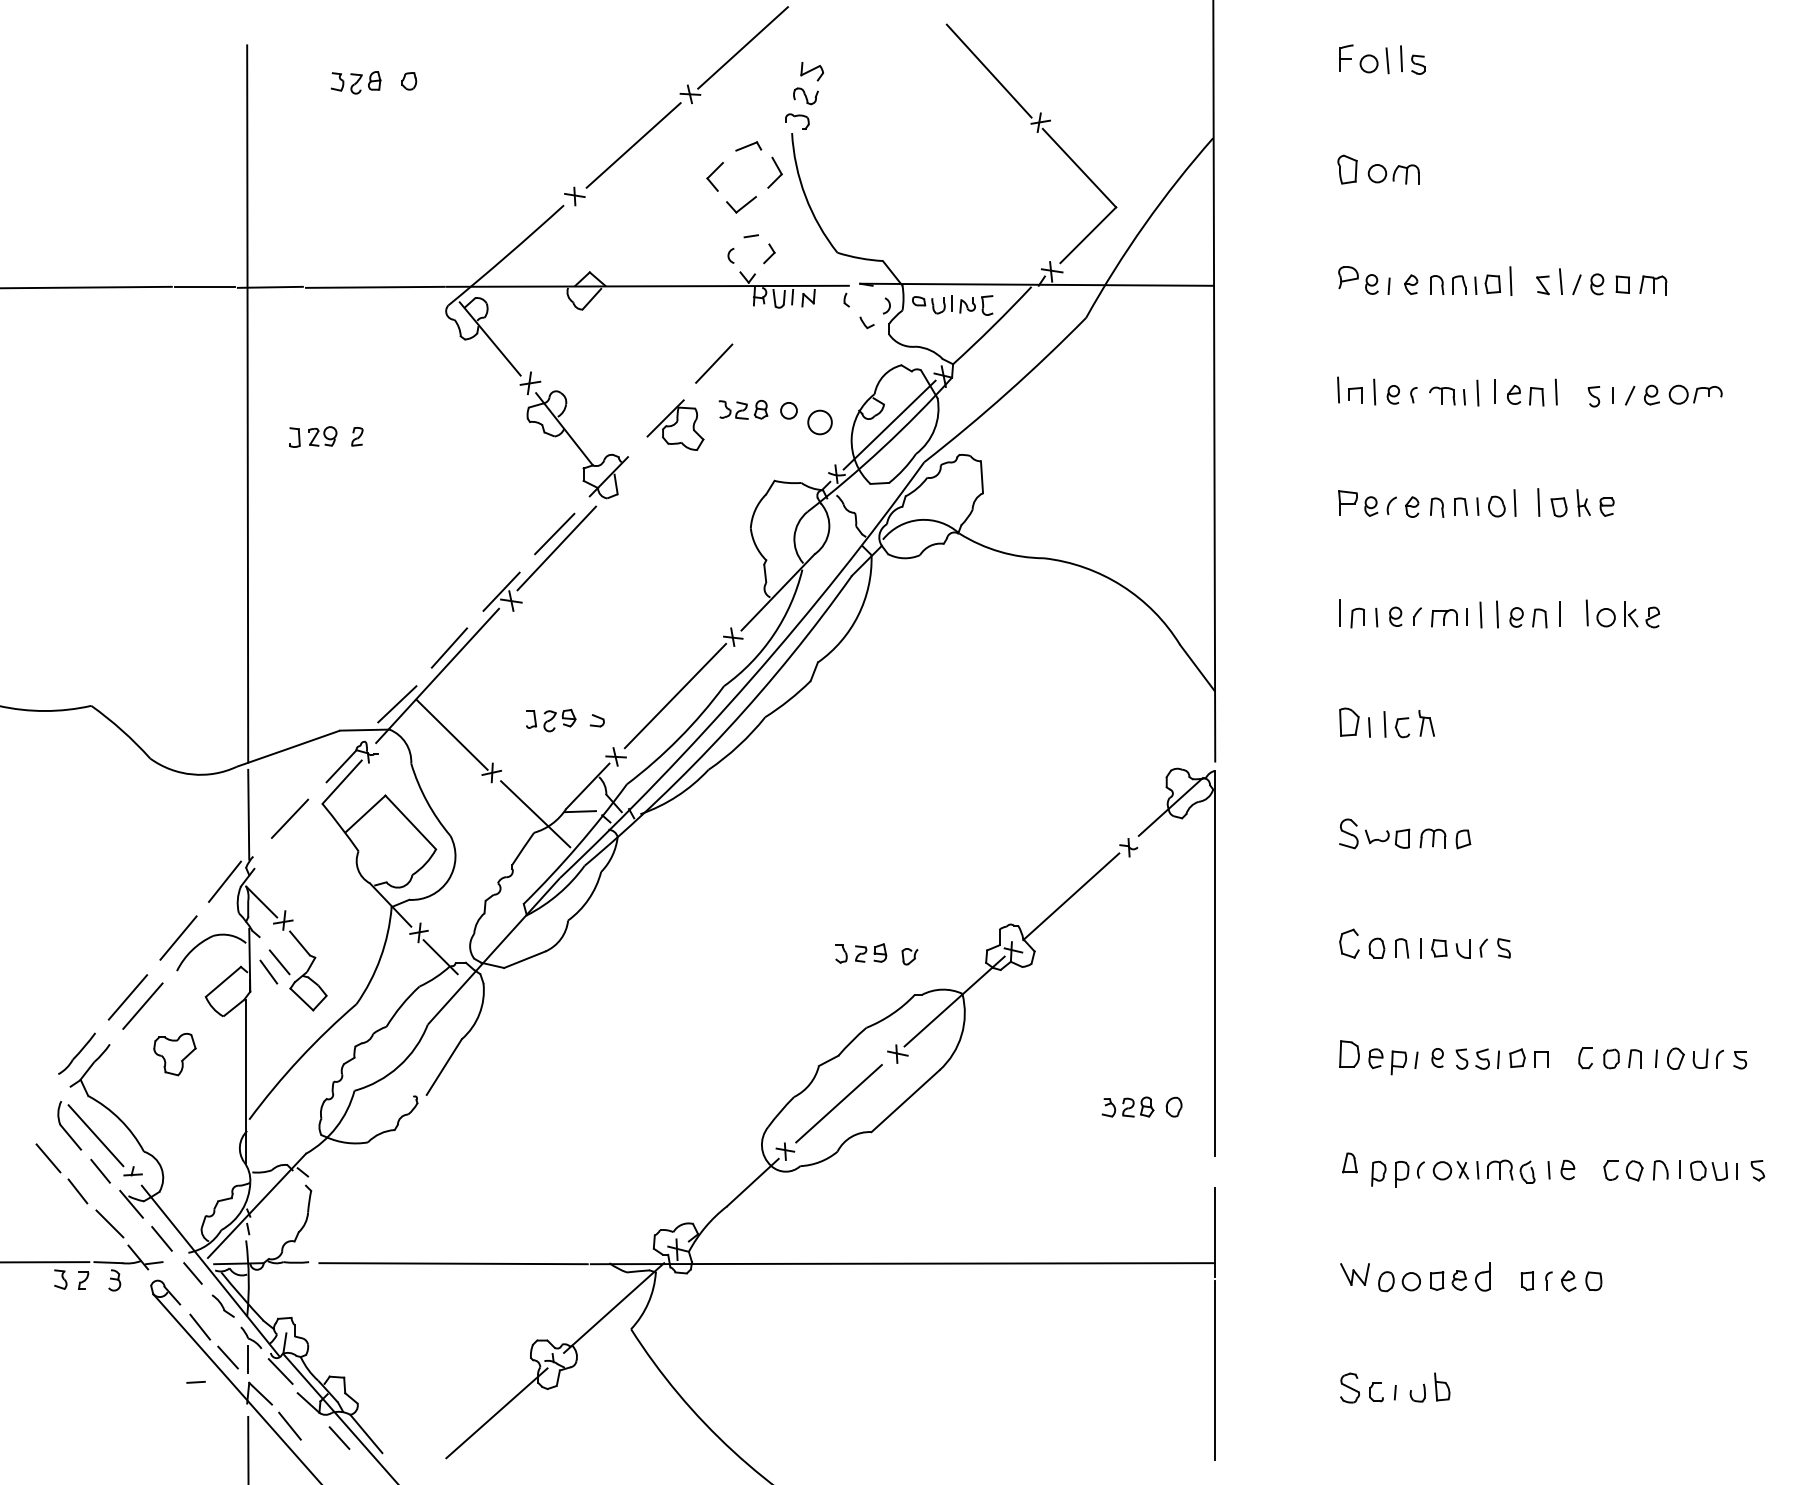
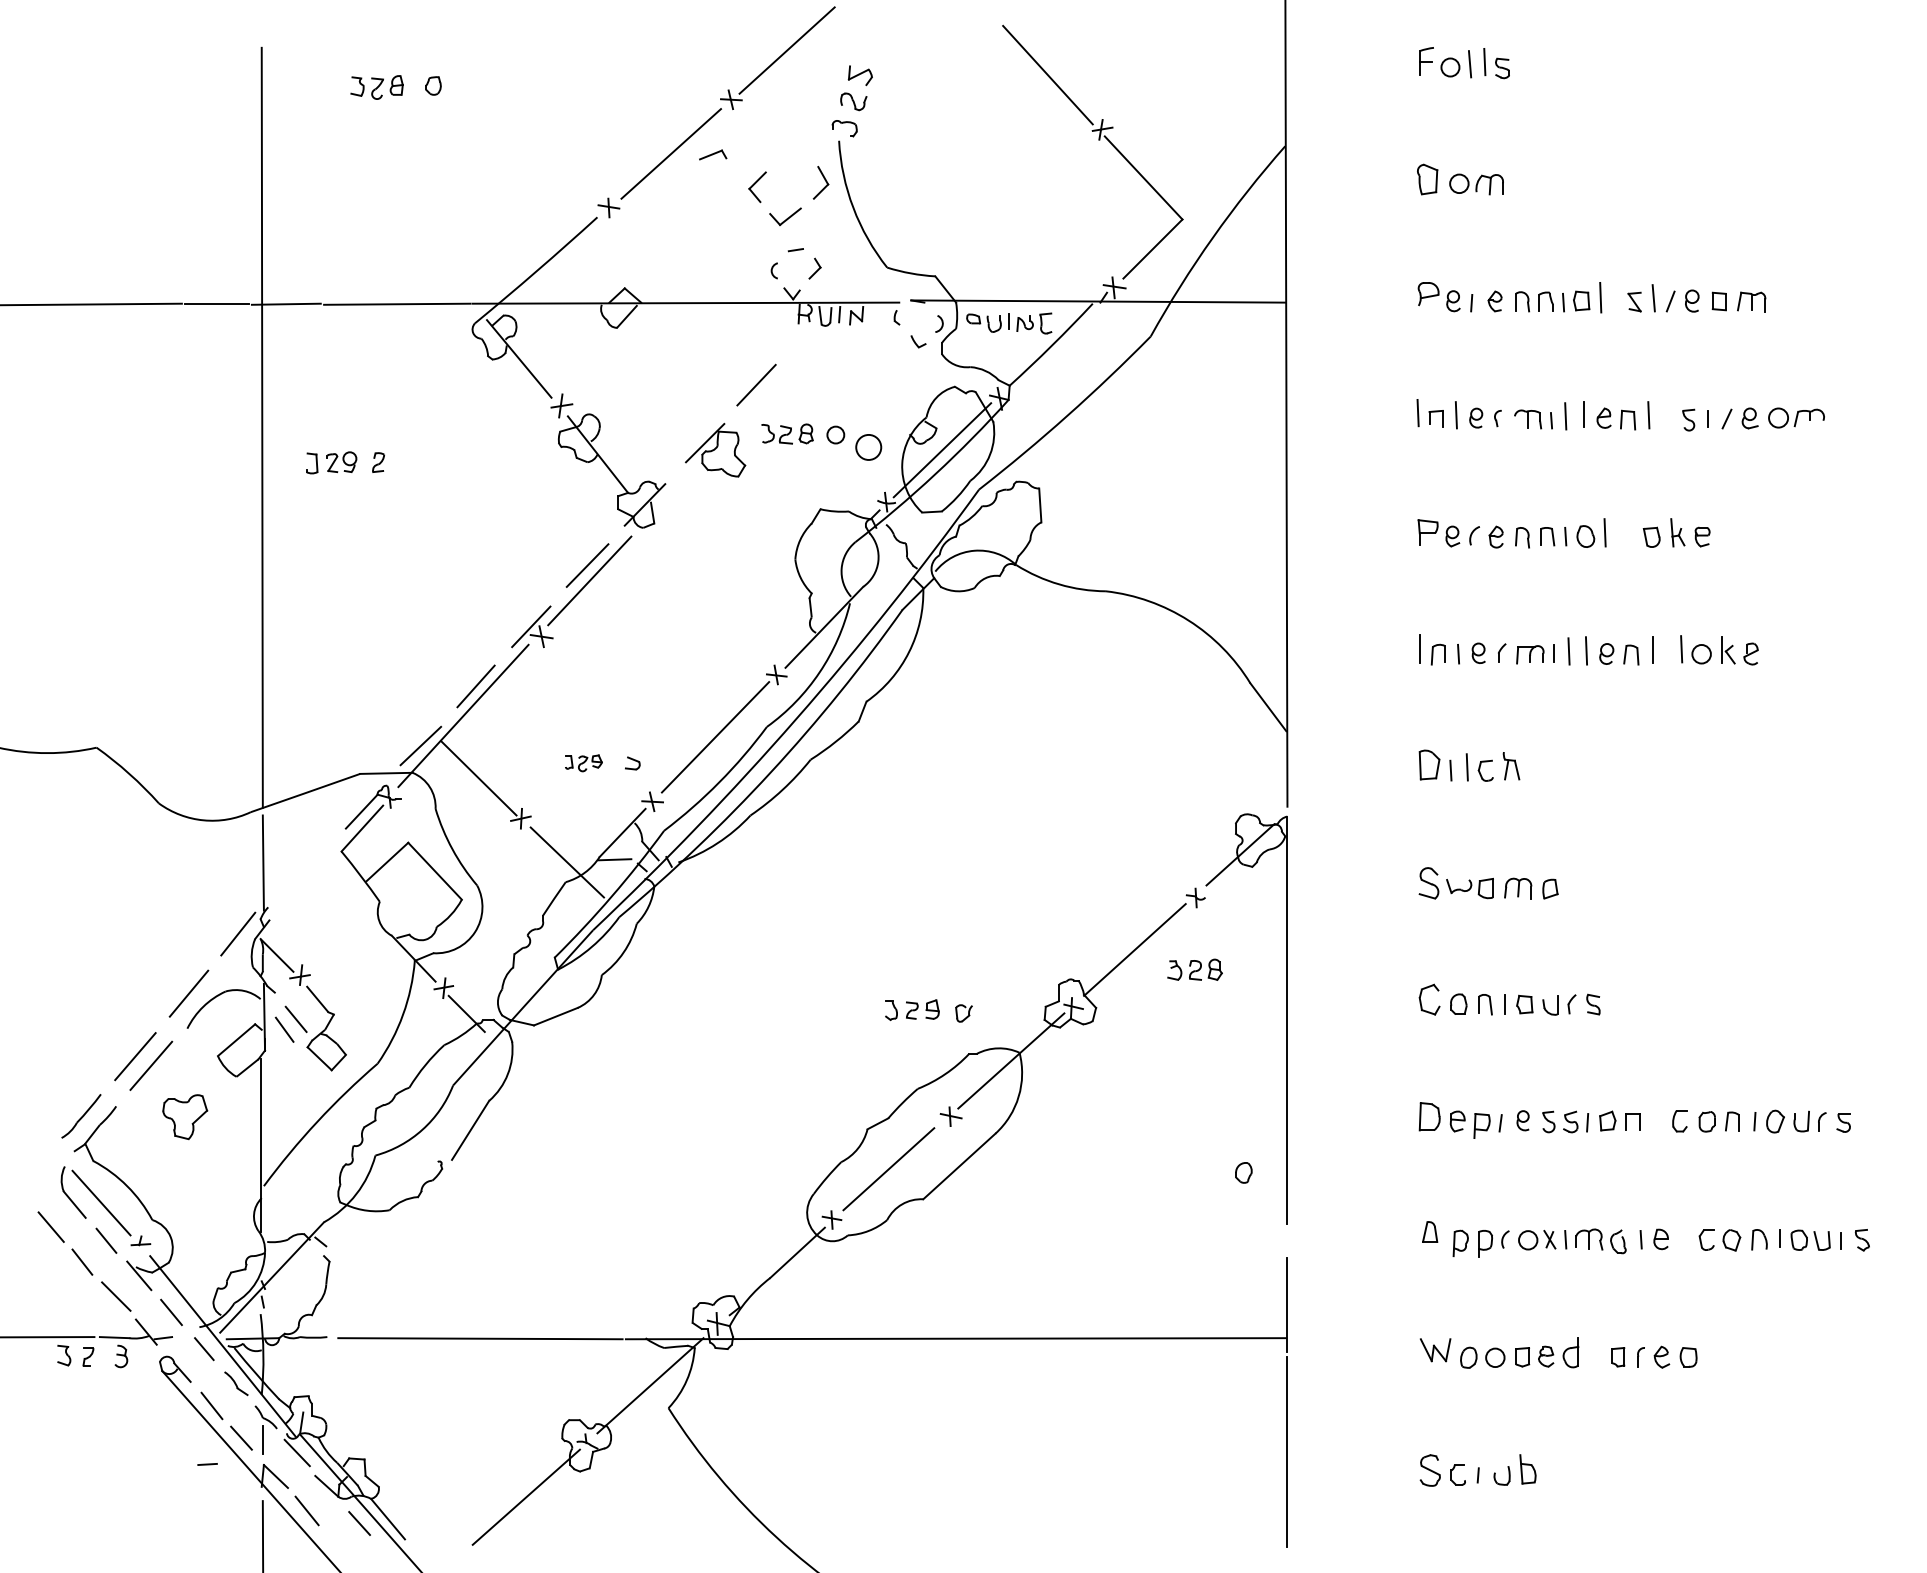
part: (749, 146) -> (713, 154), moved
line: (1538, 502) -> (1629, 532), removed
part: (550, 720) -> (583, 763), size x0.7
line: (289, 818) -> (306, 867), removed
part: (1127, 1106) -> (1194, 969), moved

